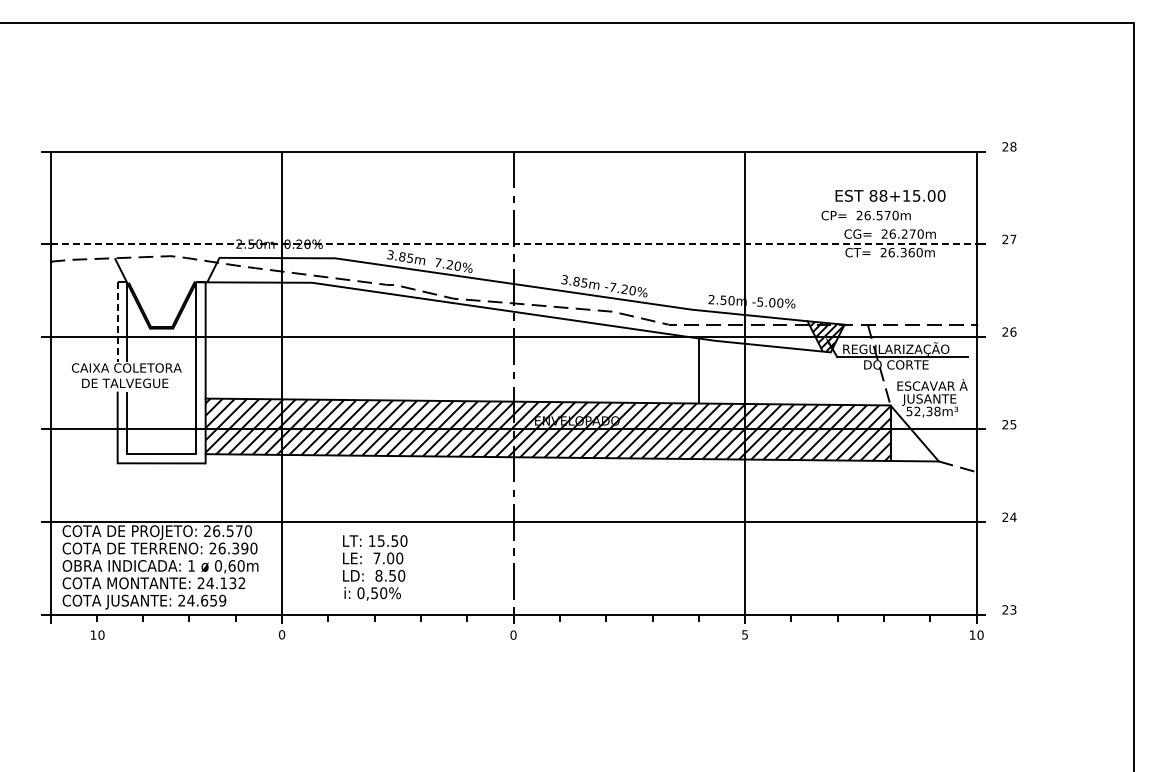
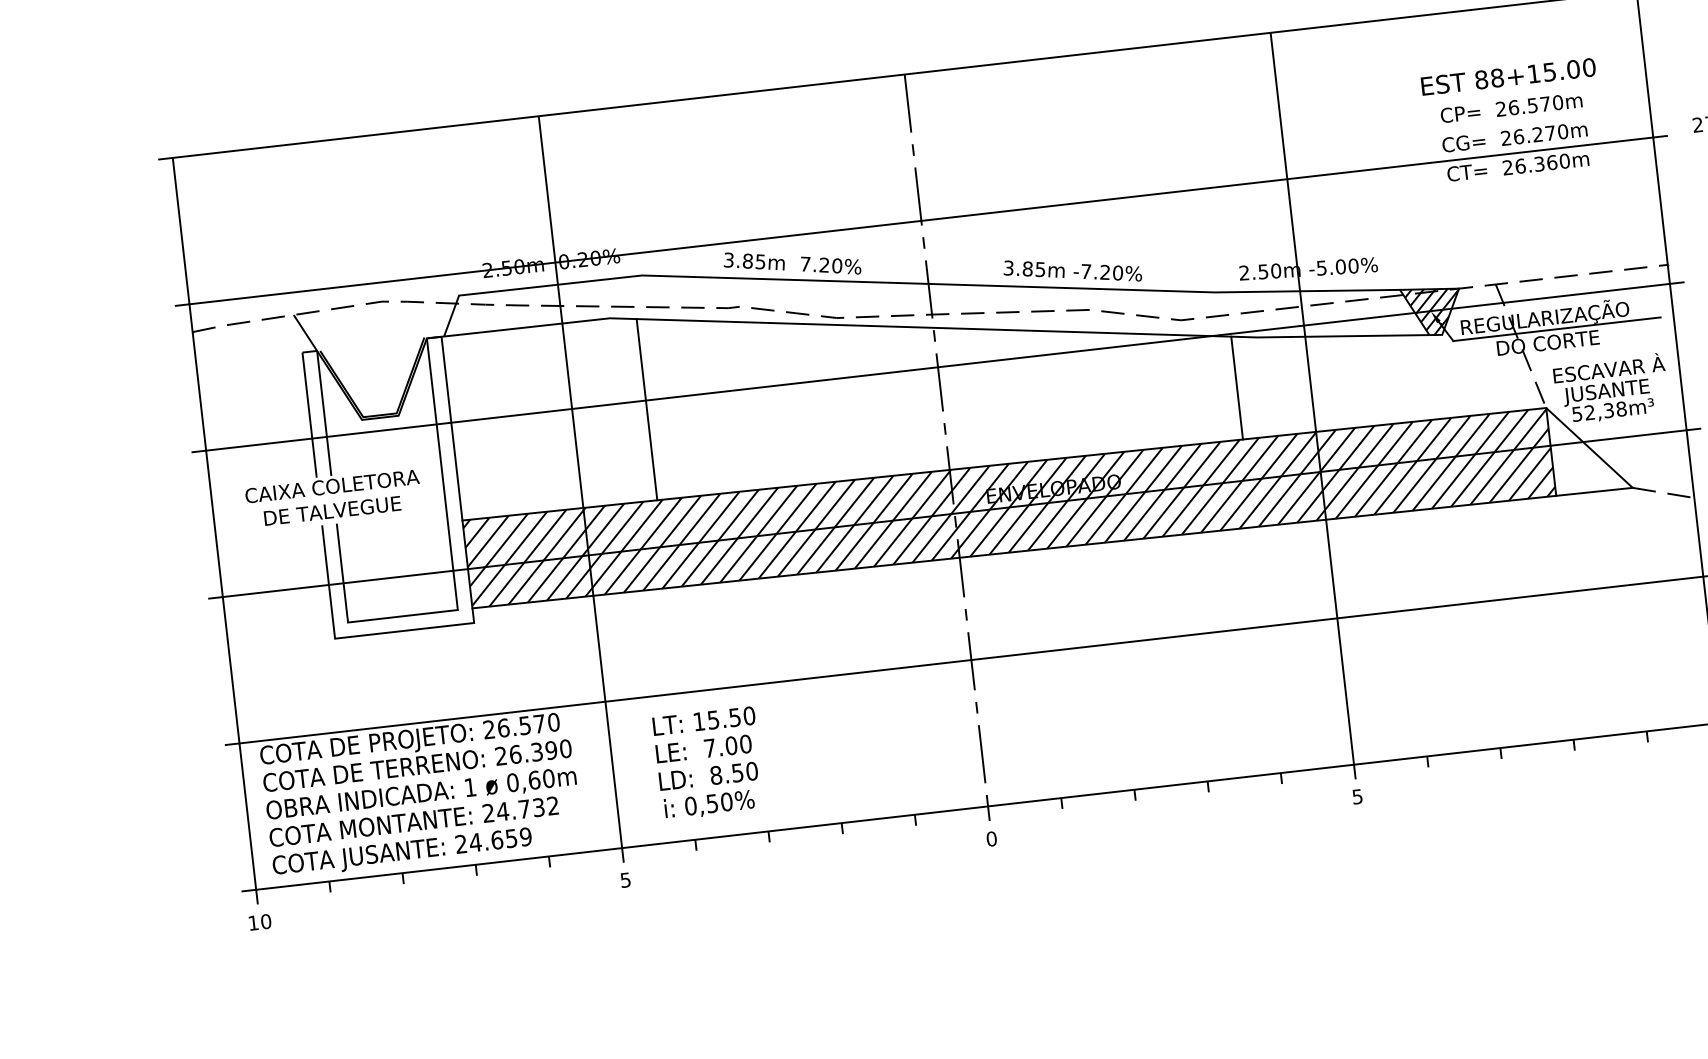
text: (865, 215) -> (1510, 107), moved
line: (514, 244) -> (922, 221), dashed -> solid
line: (117, 321) -> (309, 414), dashed -> solid
line: (328, 342) -> (646, 409), added
text: (375, 567) -> (709, 762), moved
text: (223, 582) -> (523, 807), 24.132 -> 24.732
text: (97, 634) -> (259, 921), moved
text: (282, 634) -> (626, 879), 0 -> 5

